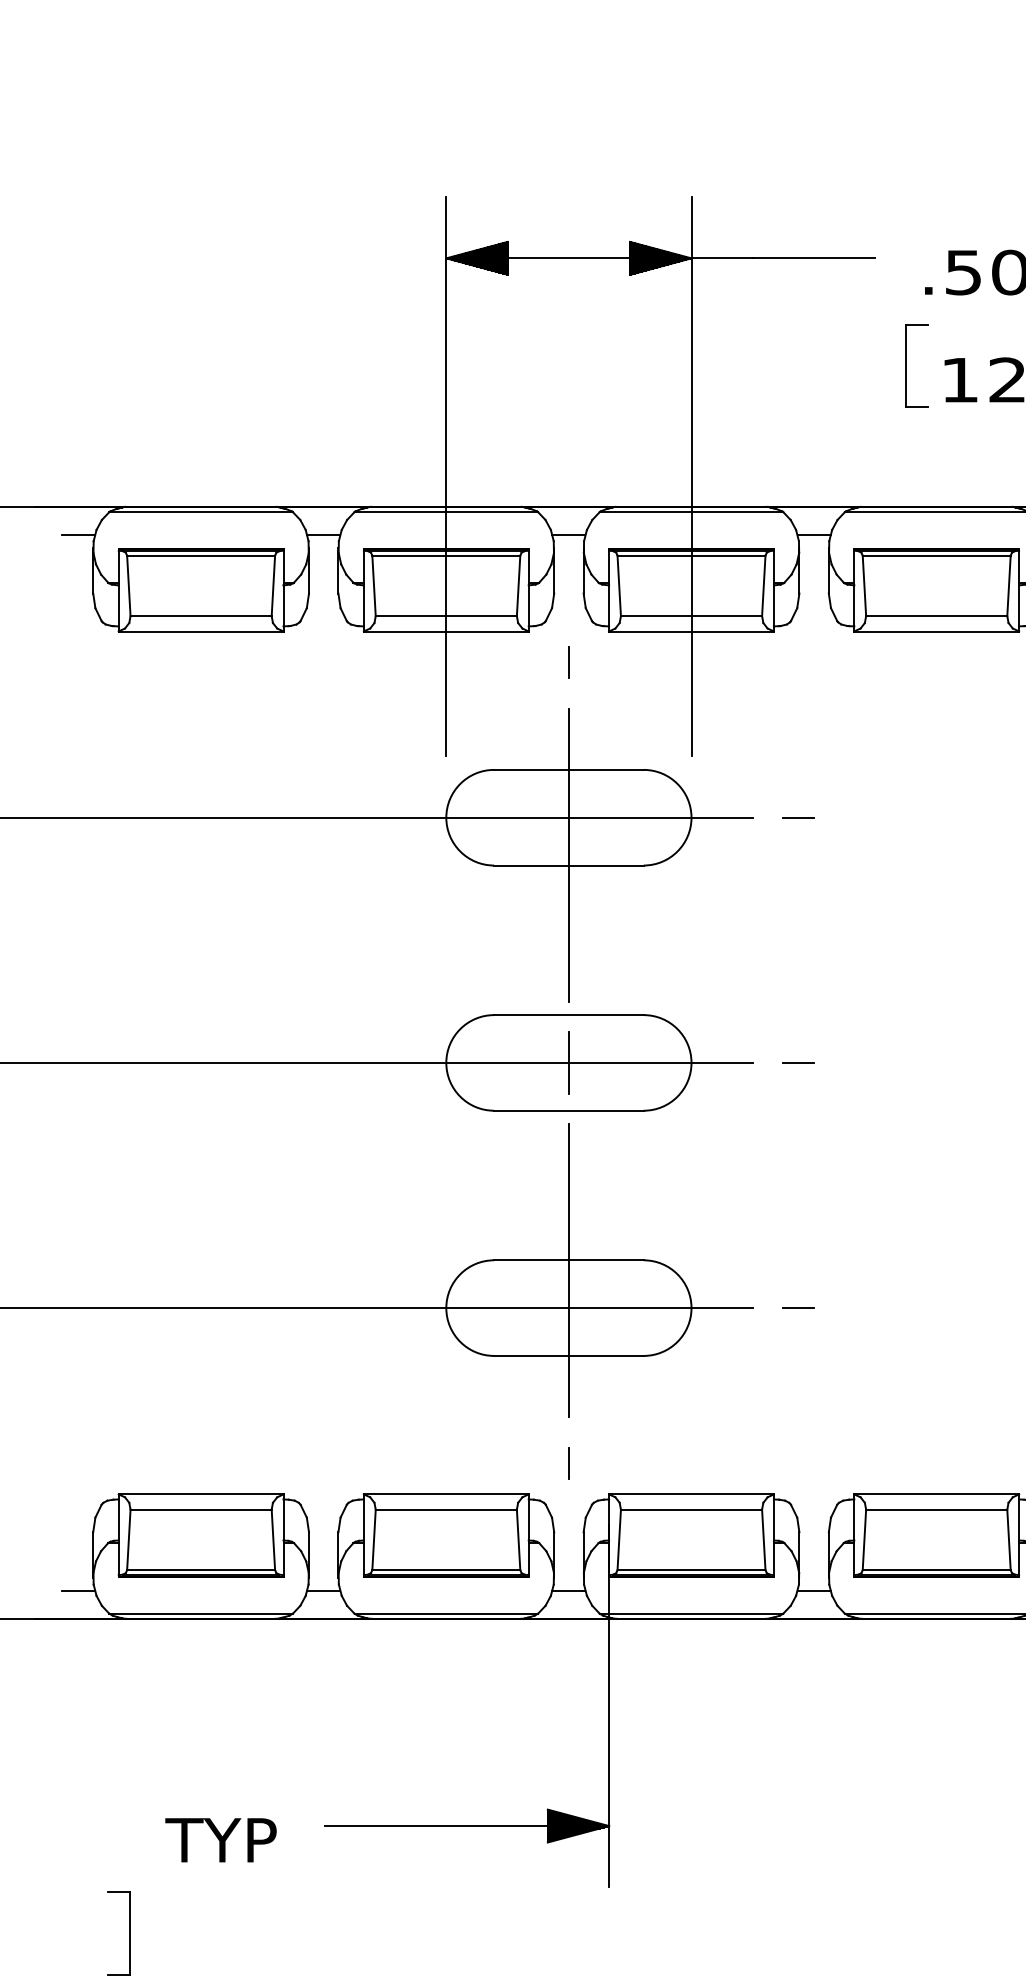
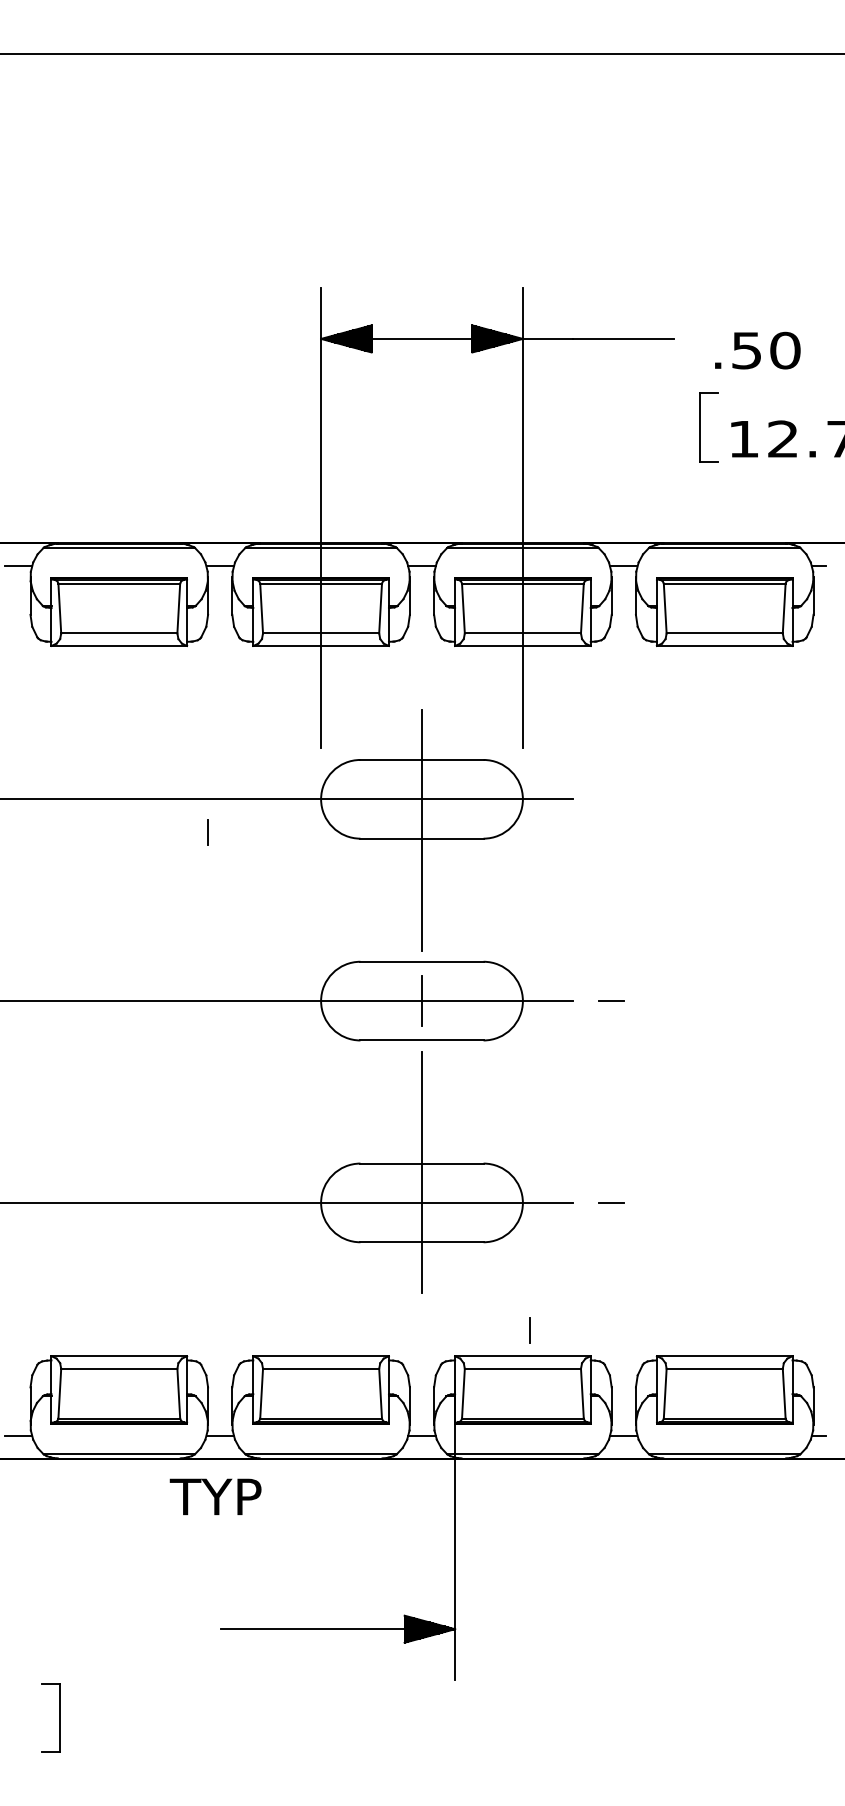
line: (568, 662) -> (207, 832), moved
line: (797, 817) -> (610, 799), removed
line: (568, 1463) -> (529, 1330), moved
text: (220, 1839) -> (215, 1496), moved

